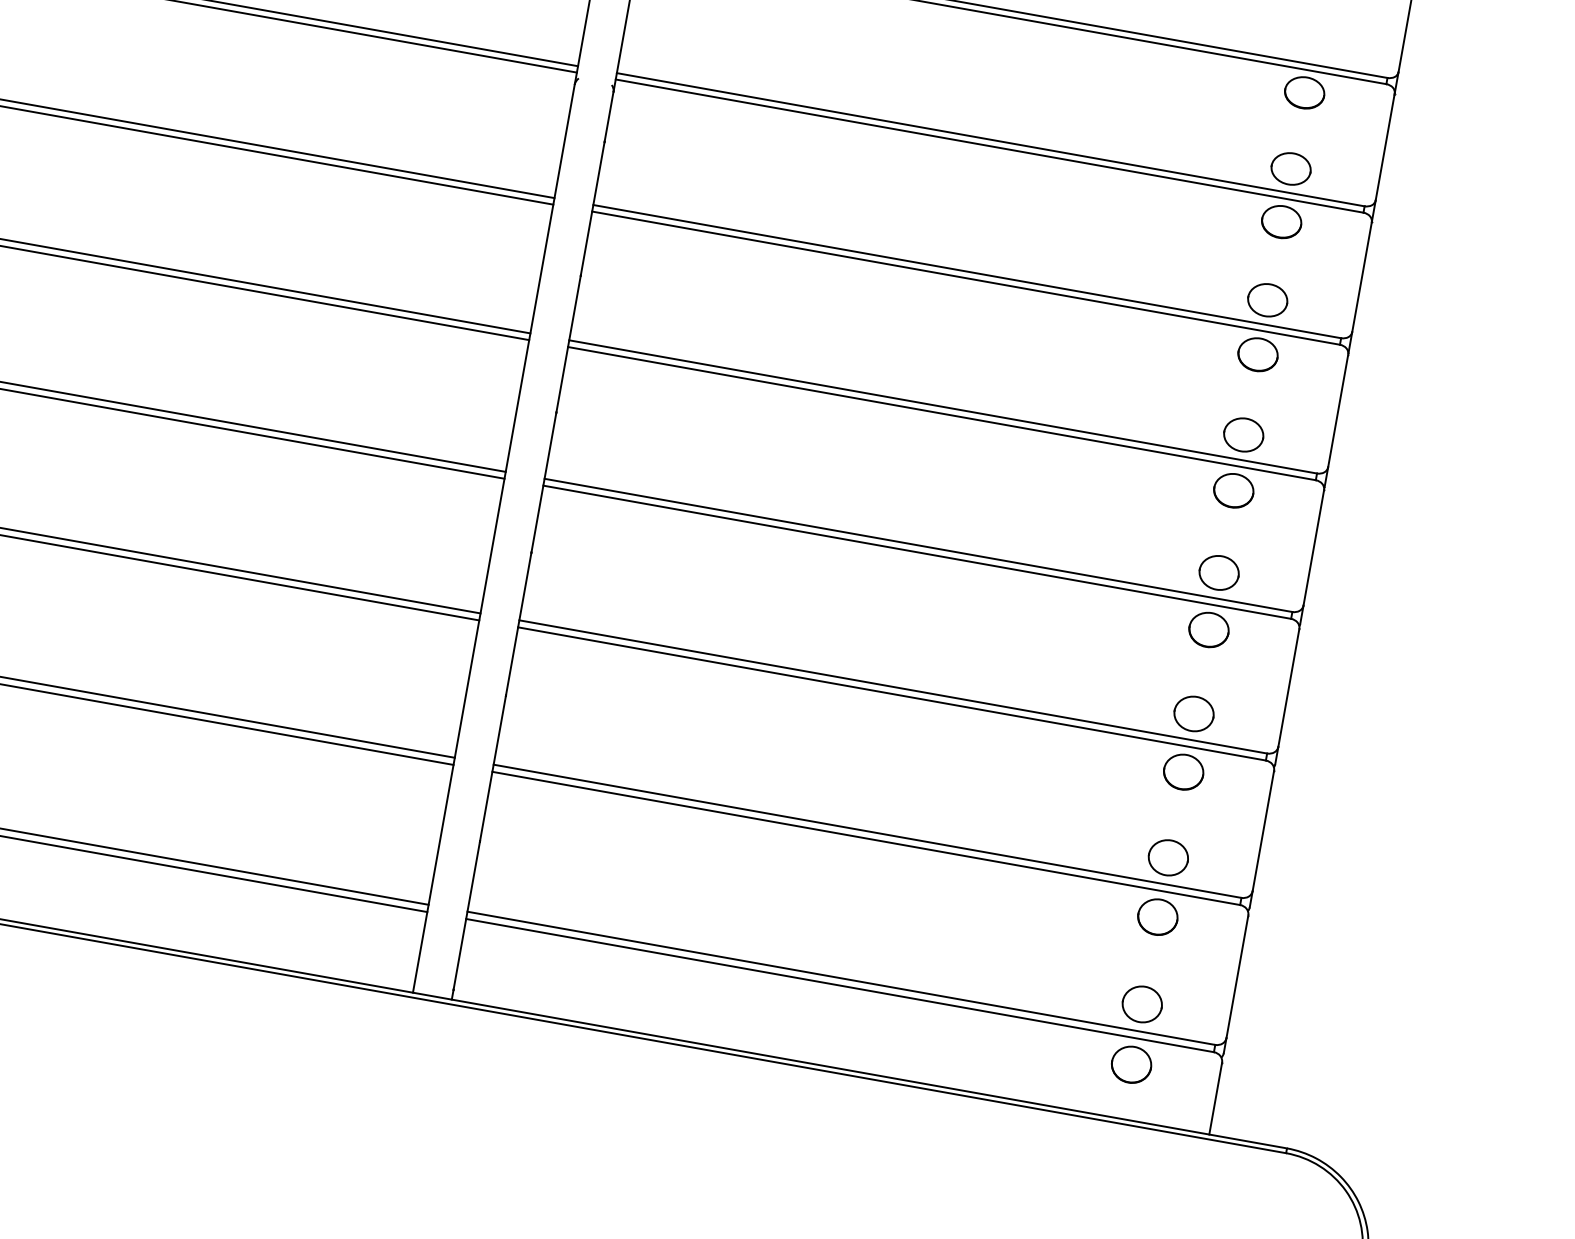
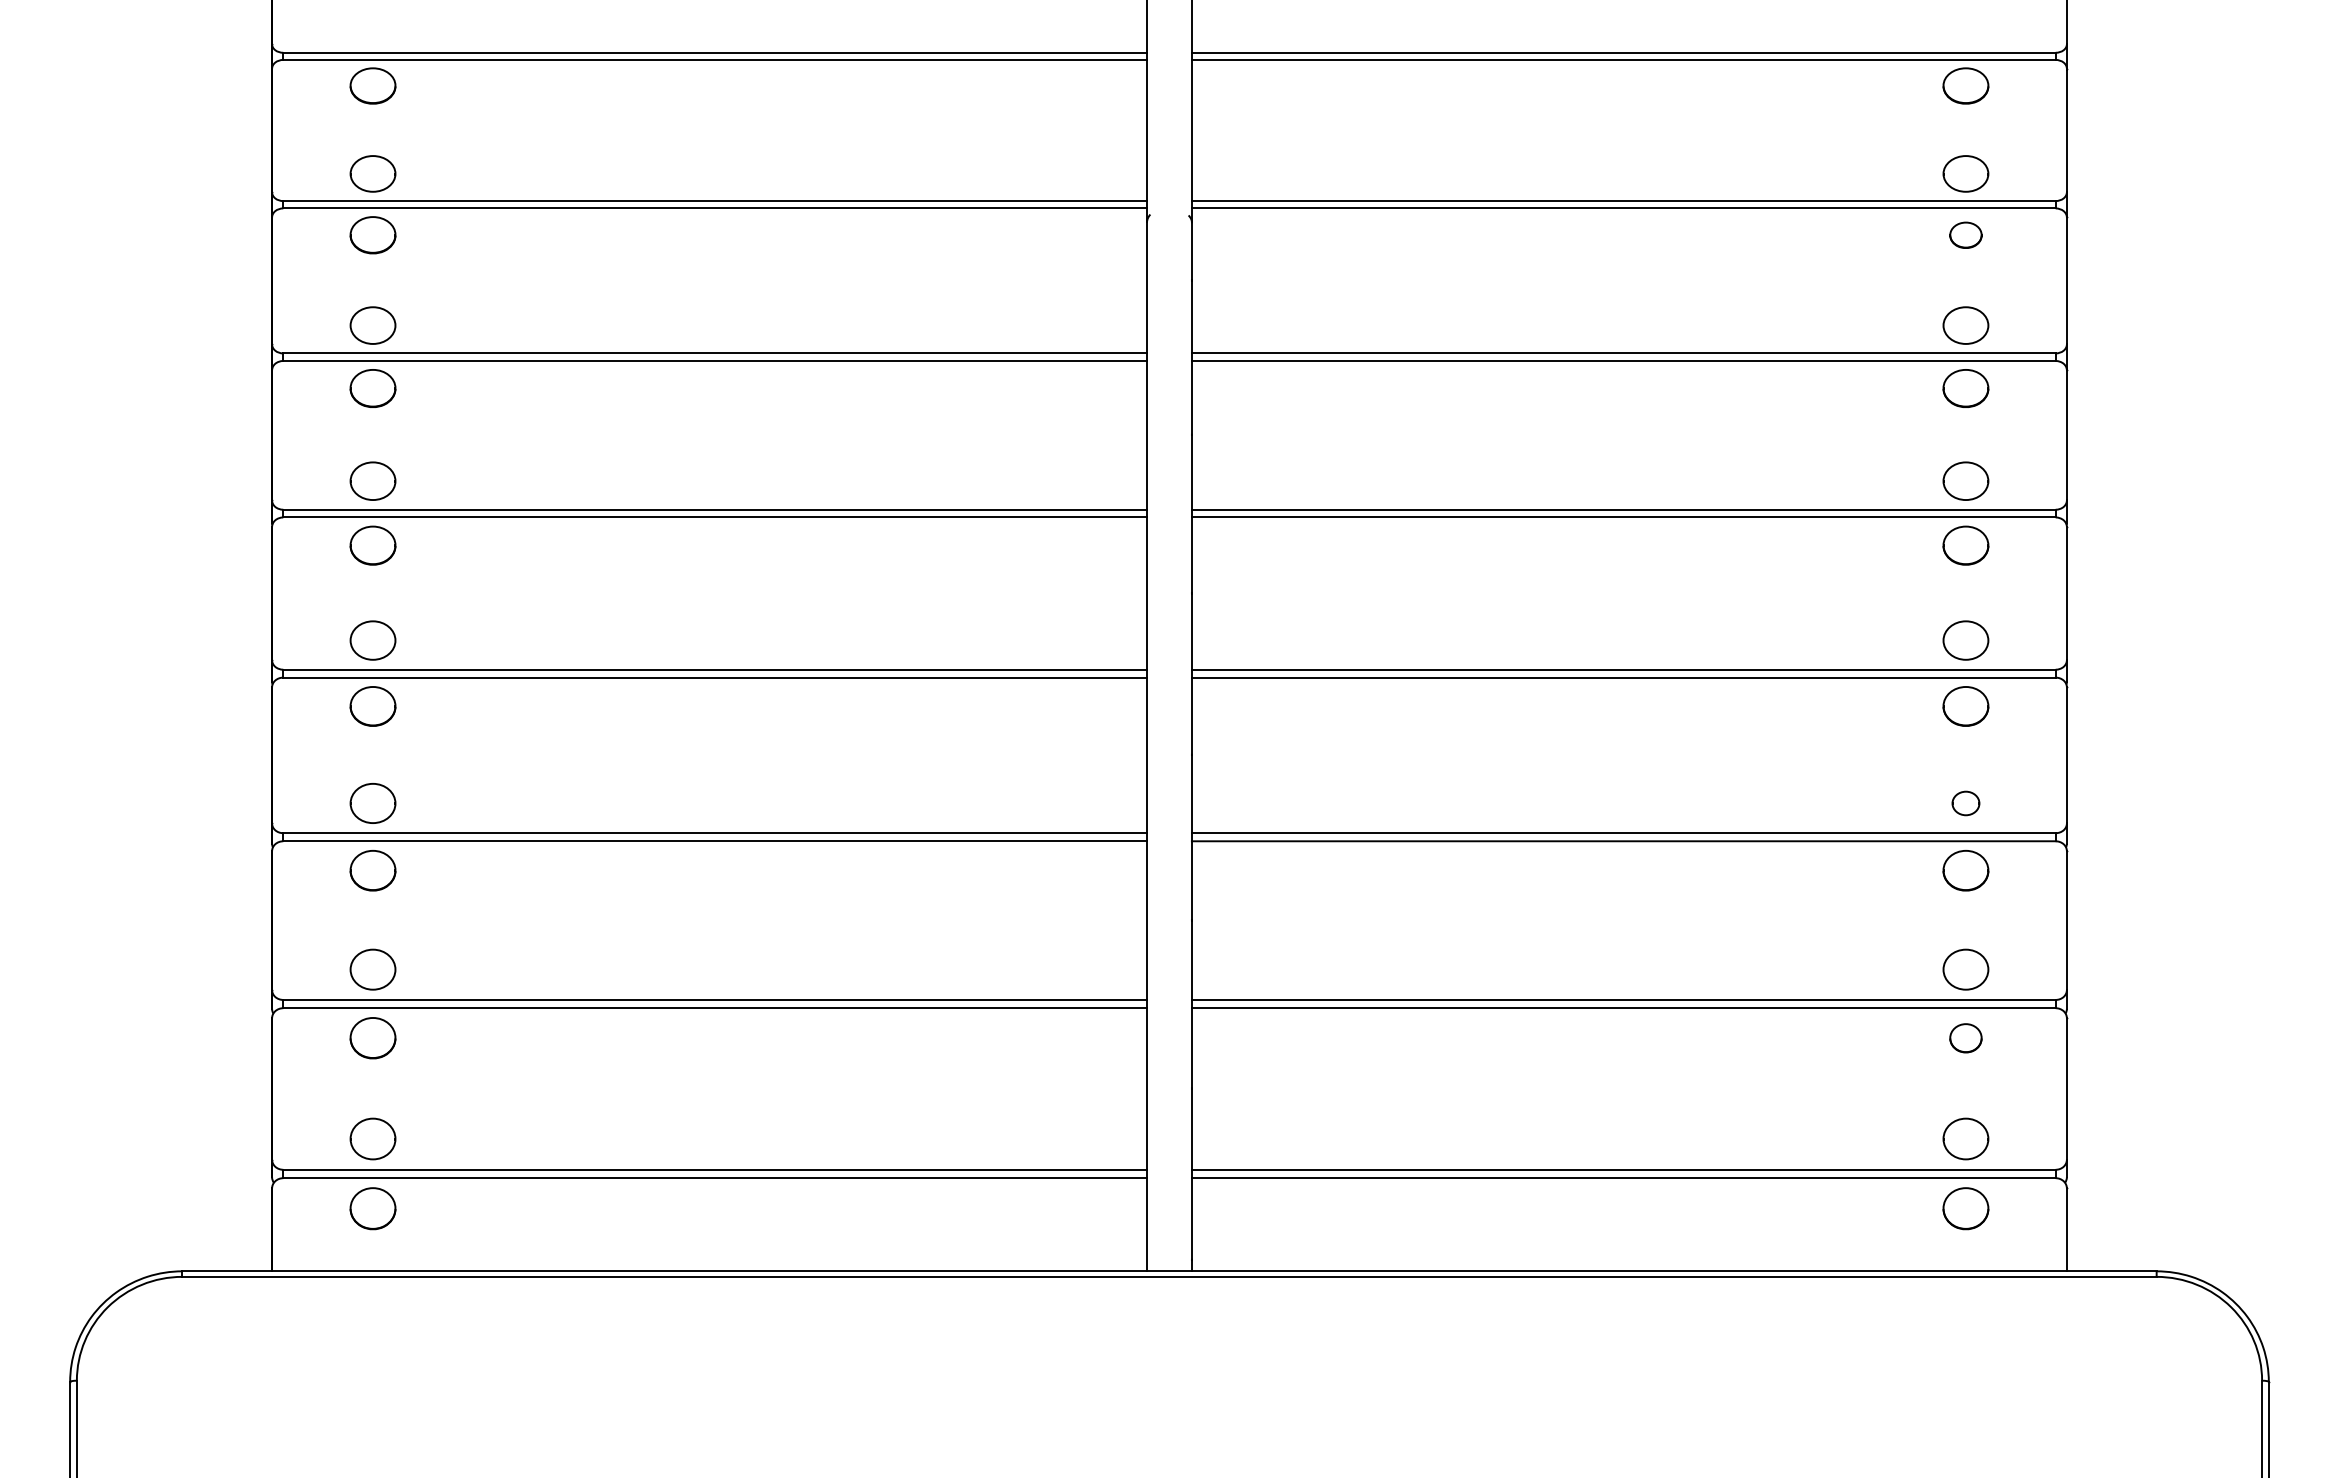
part: (1281, 222) -> (1965, 235), size x0.7
part: (1193, 713) -> (1965, 803), size x0.6
part: (1157, 917) -> (1965, 1038), size x0.7

